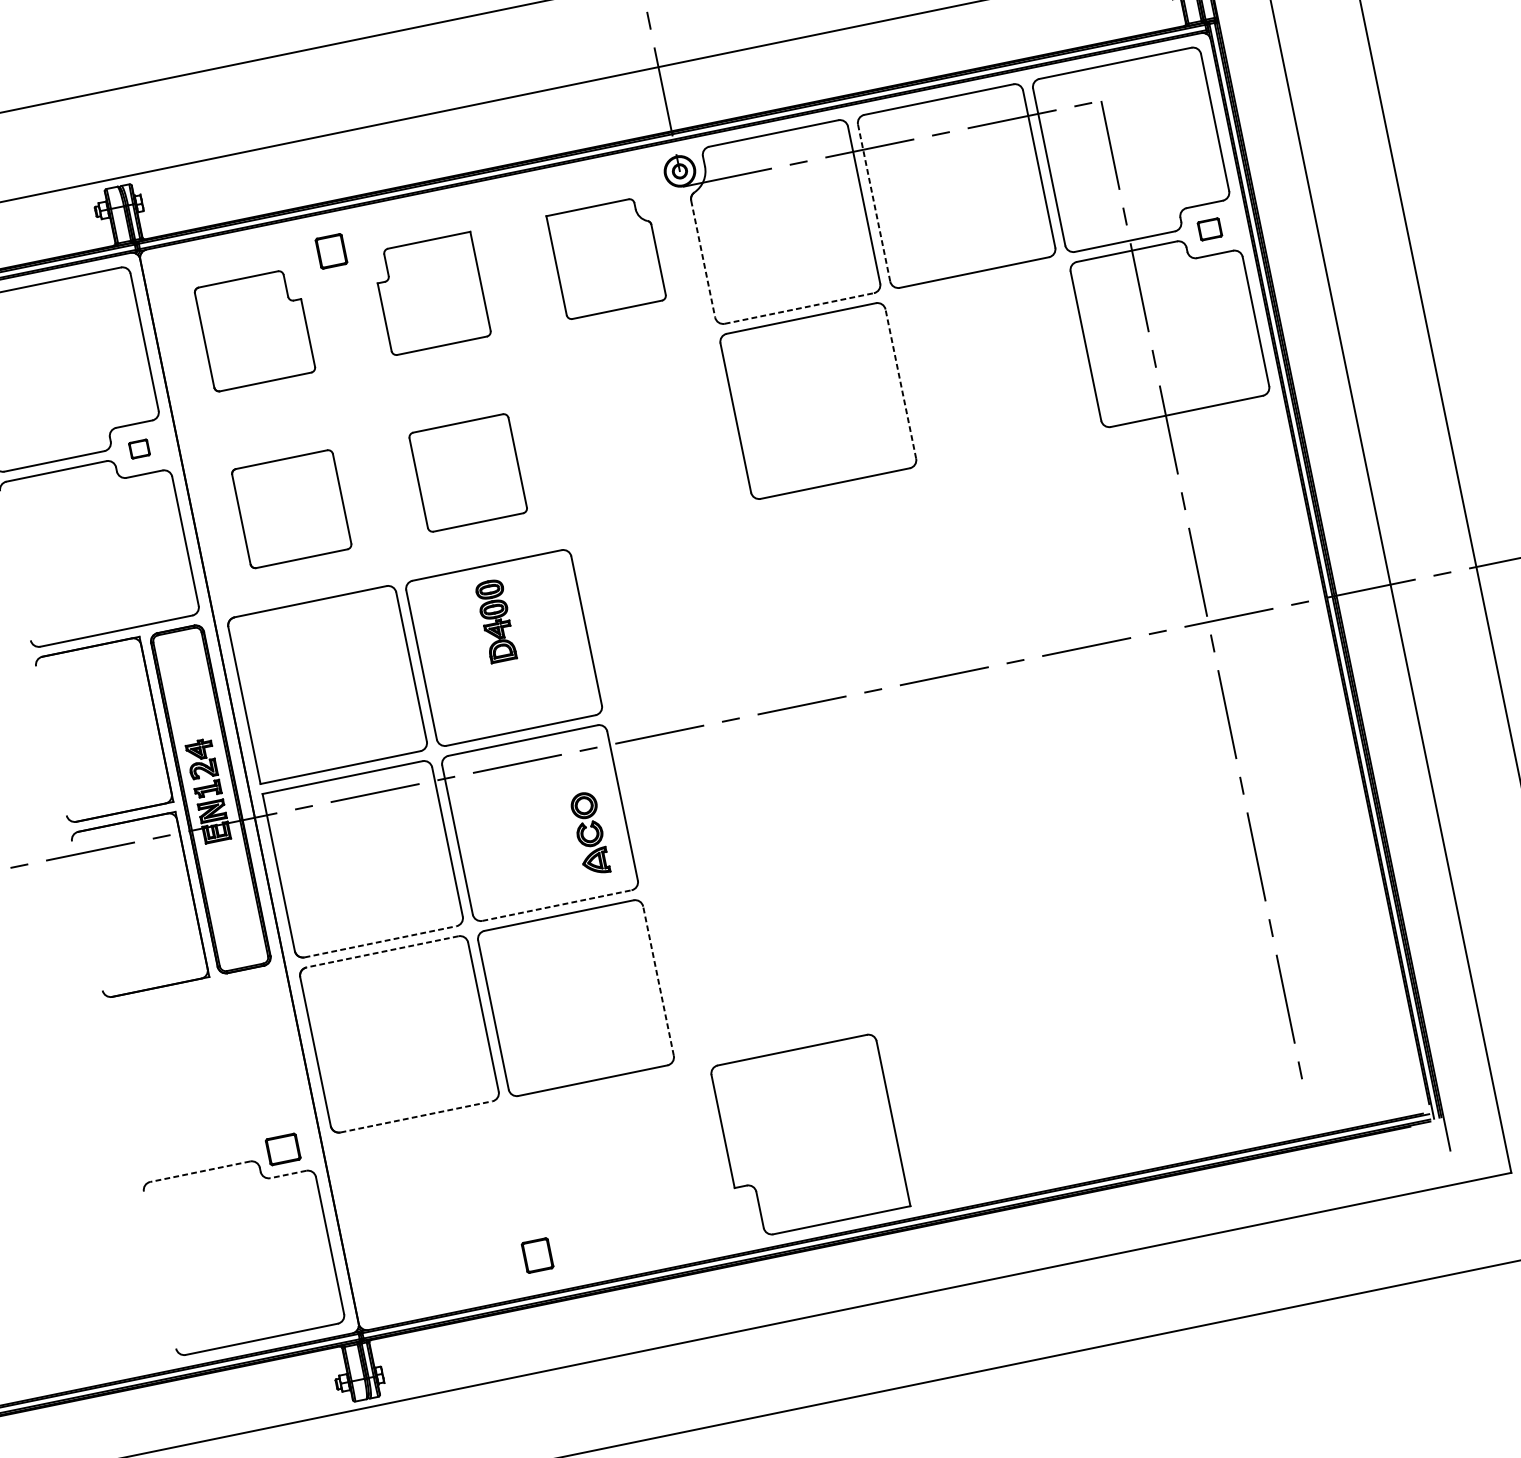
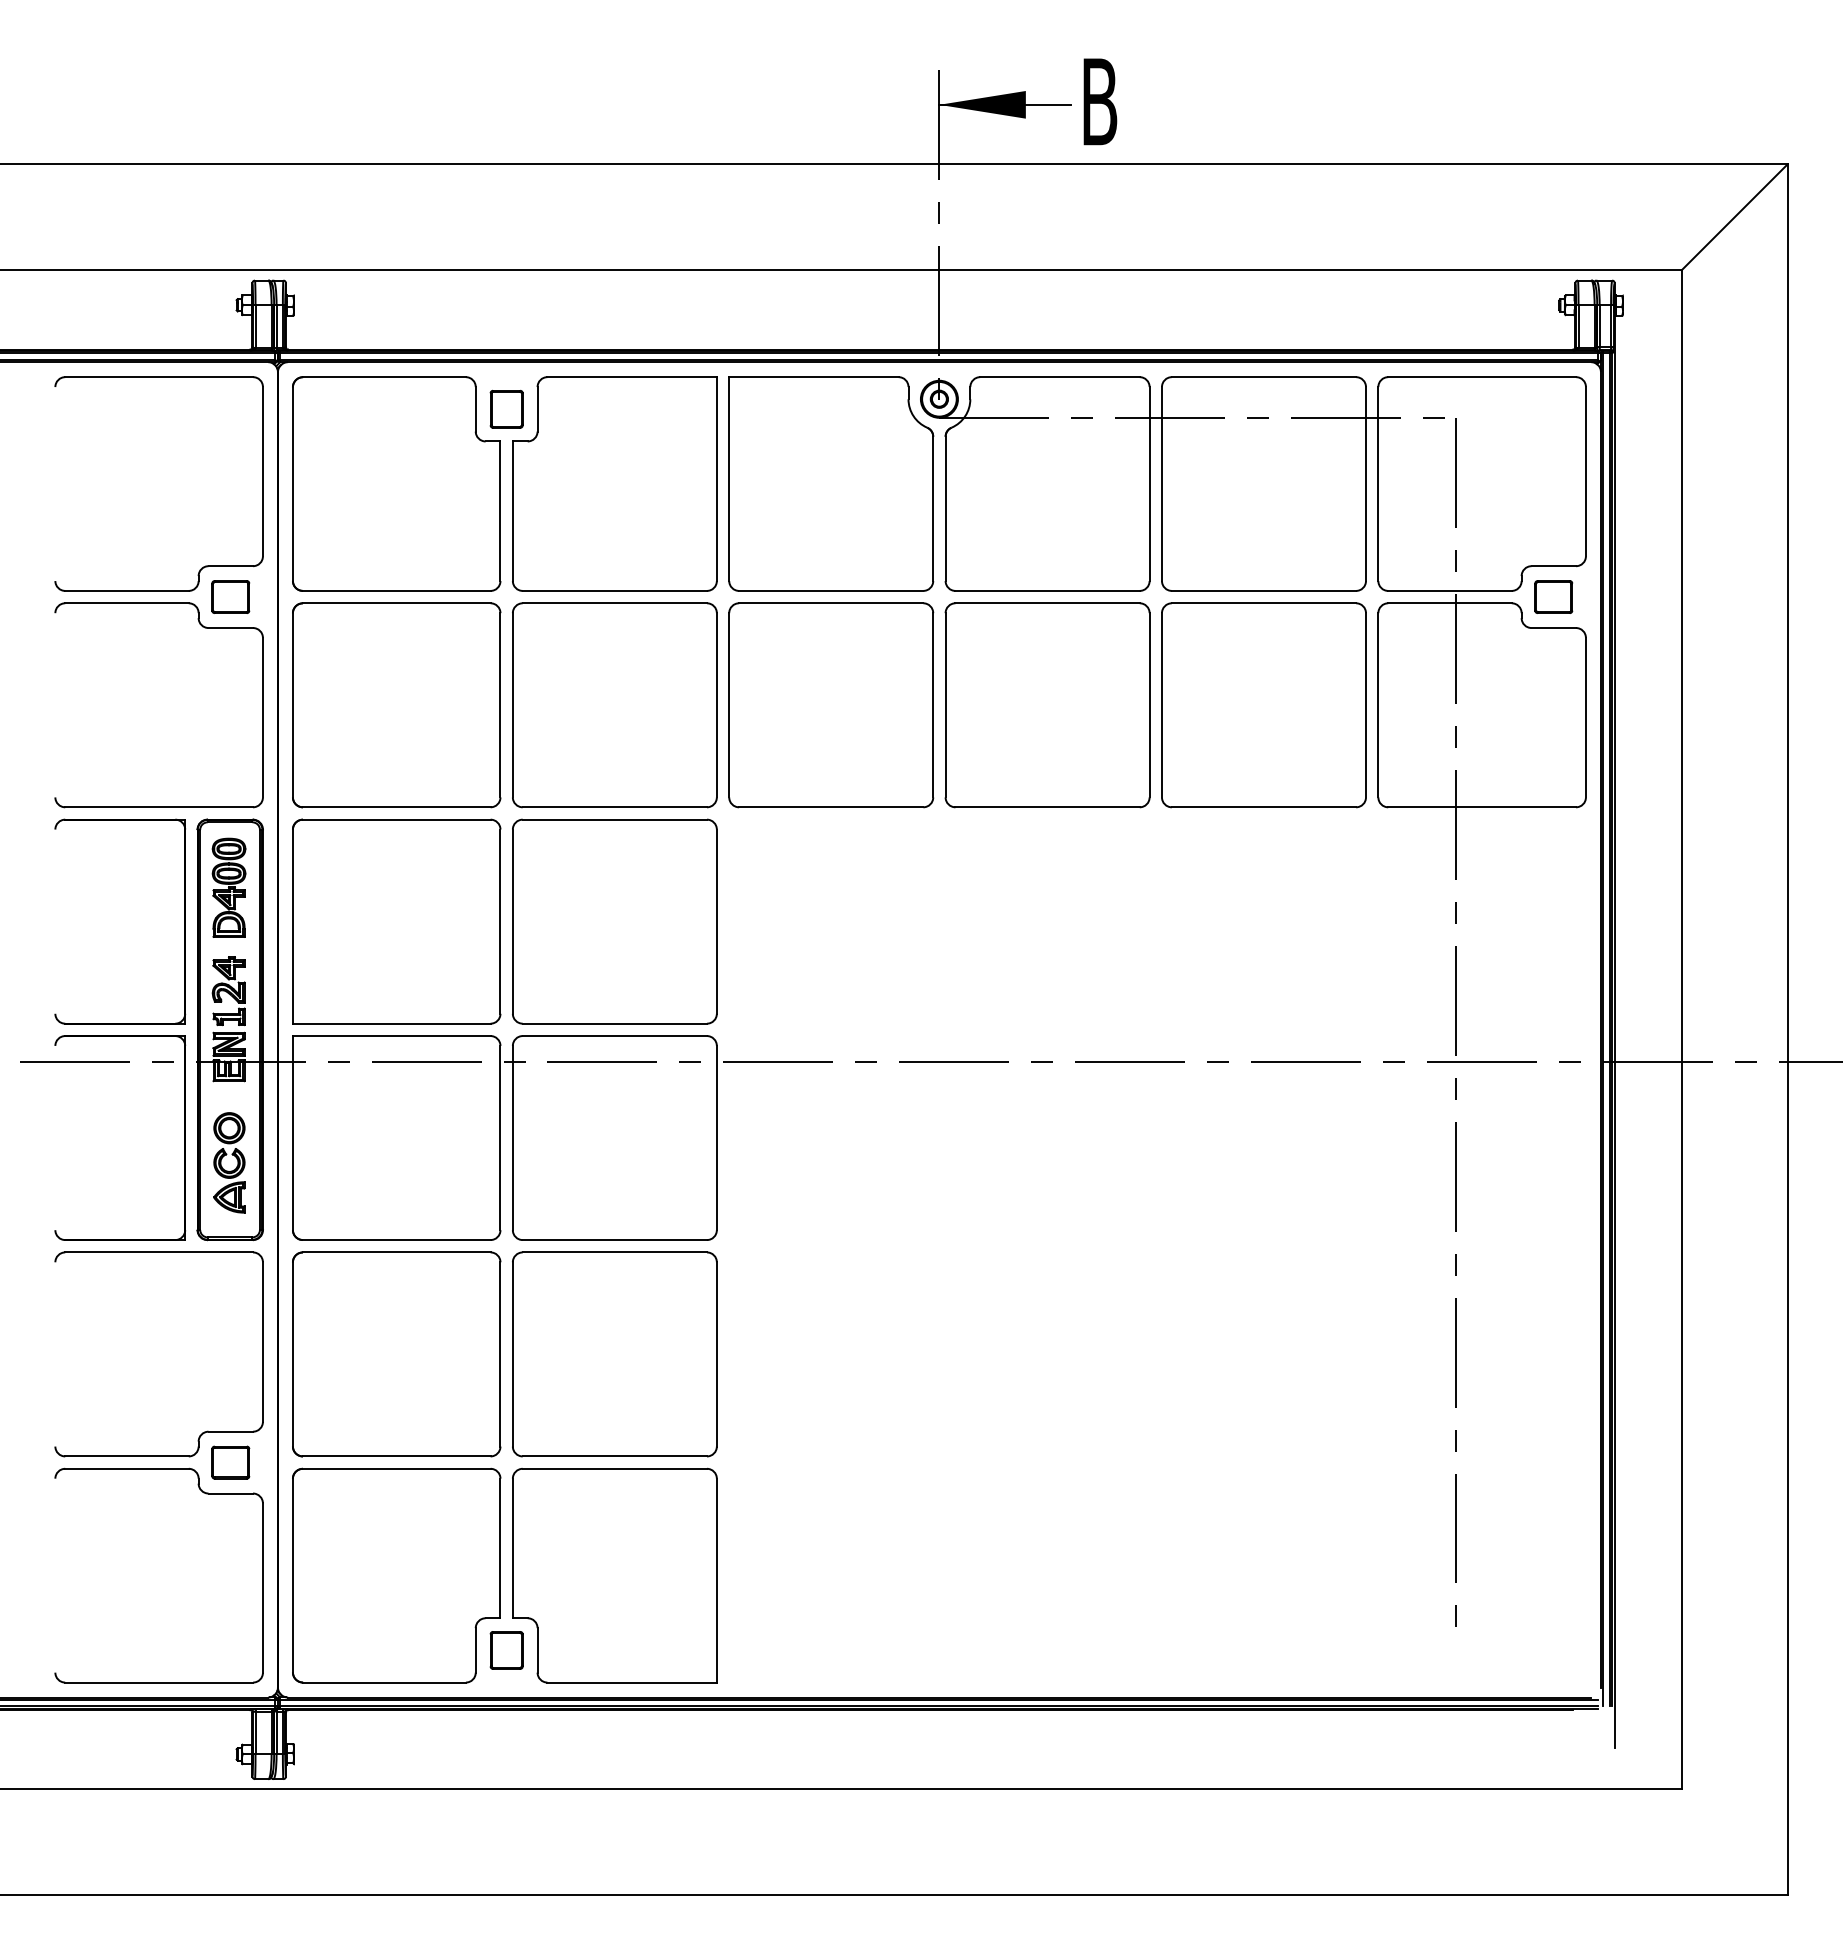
line: (873, 203) -> (1161, 484), dashed -> solid
part: (1209, 228) -> (1553, 596), size x1.43
part: (606, 257) -> (831, 483), size x1.67
line: (703, 259) -> (945, 509), dashed -> solid
part: (431, 293) -> (614, 483), size x1.67
line: (799, 308) -> (1048, 590), dashed -> solid
part: (254, 329) -> (396, 483), size x1.67
part: (993, 365) -> (1263, 705), added
line: (900, 383) -> (1149, 704), dashed -> solid
part: (643, 437) -> (831, 705), added
part: (139, 448) -> (230, 596), size x1.67
part: (467, 473) -> (614, 705), size x1.67
part: (291, 509) -> (396, 705), size x1.67
part: (495, 620) -> (228, 887), moved
part: (586, 828) -> (226, 1155), moved
line: (557, 905) -> (615, 1240), dashed -> solid
line: (380, 942) -> (396, 1240), dashed -> solid
line: (382, 951) -> (396, 1252), dashed -> solid
line: (658, 980) -> (716, 1353), dashed -> solid
line: (416, 1117) -> (396, 1456), dashed -> solid
part: (255, 1129) -> (202, 1432), added
part: (809, 1136) -> (614, 1575), moved
line: (200, 1171) -> (127, 1468), dashed -> solid
line: (288, 1174) -> (230, 1493), dashed -> solid
part: (436, 1213) -> (396, 1575), added

